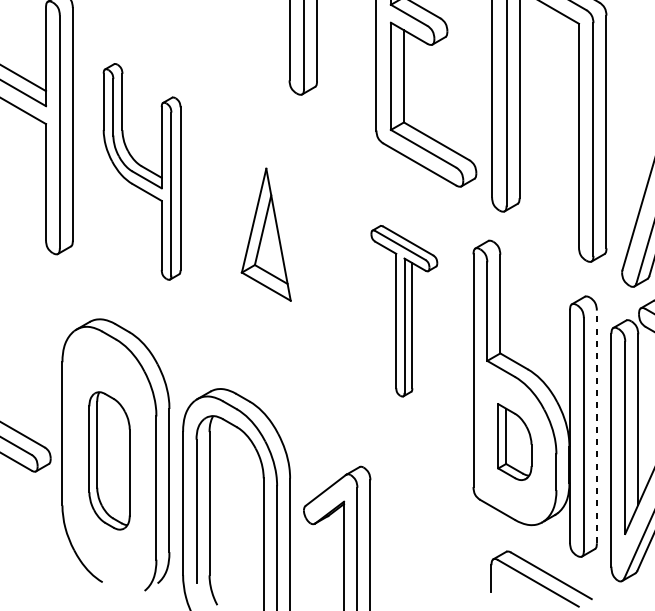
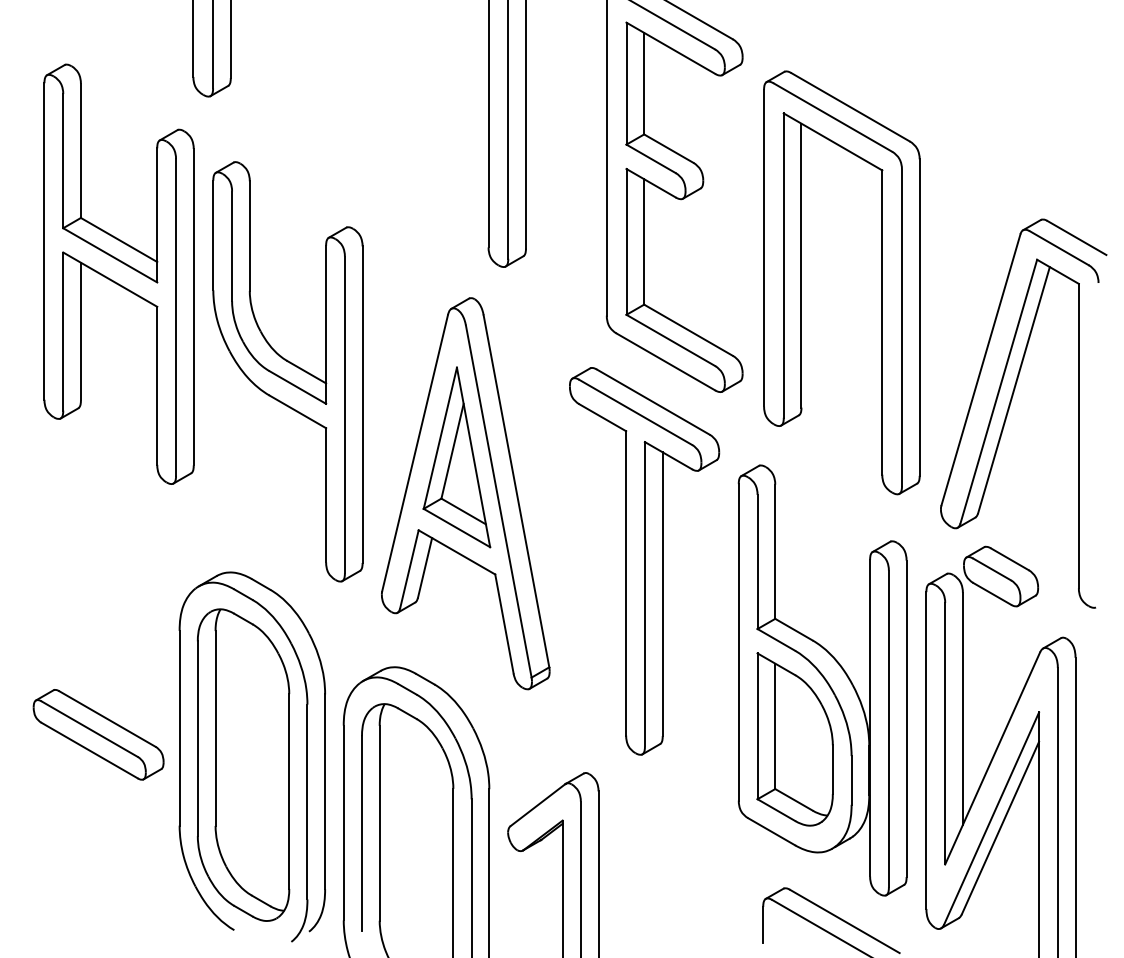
part: (141, 171) -> (287, 371), size x1.43
part: (272, 261) -> (465, 493), added
part: (404, 311) -> (644, 561), size x1.67
line: (596, 426) -> (906, 718), dashed -> solid
part: (514, 442) -> (794, 739), size x1.67
part: (109, 460) -> (243, 764), size x1.67

